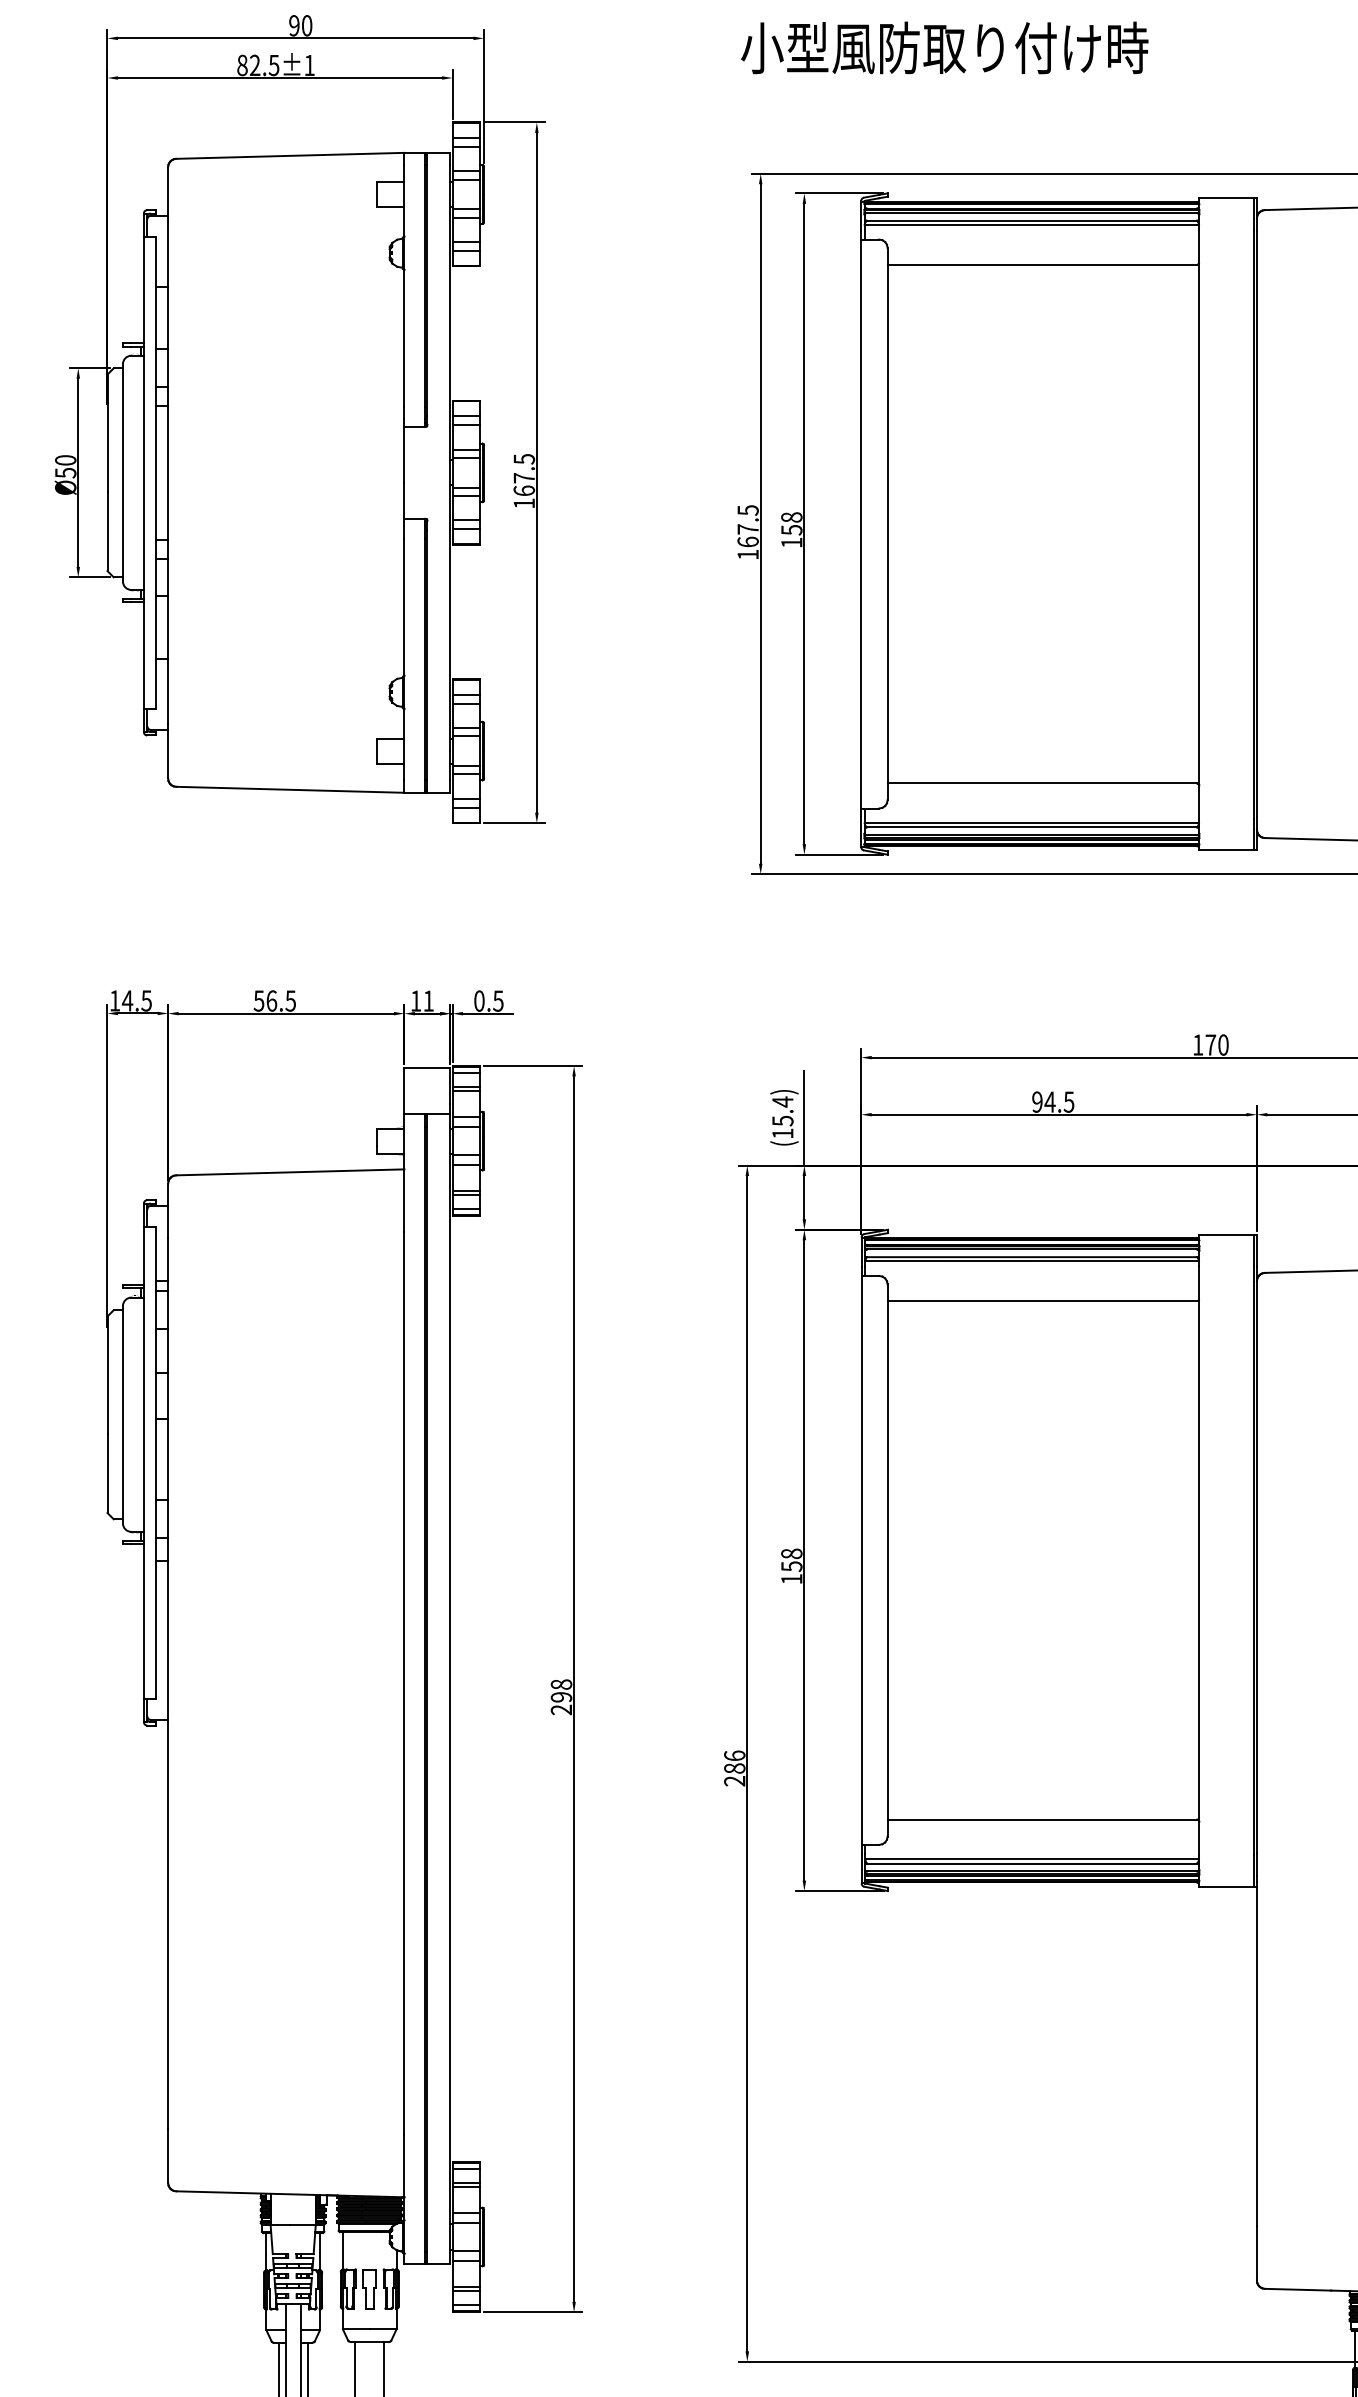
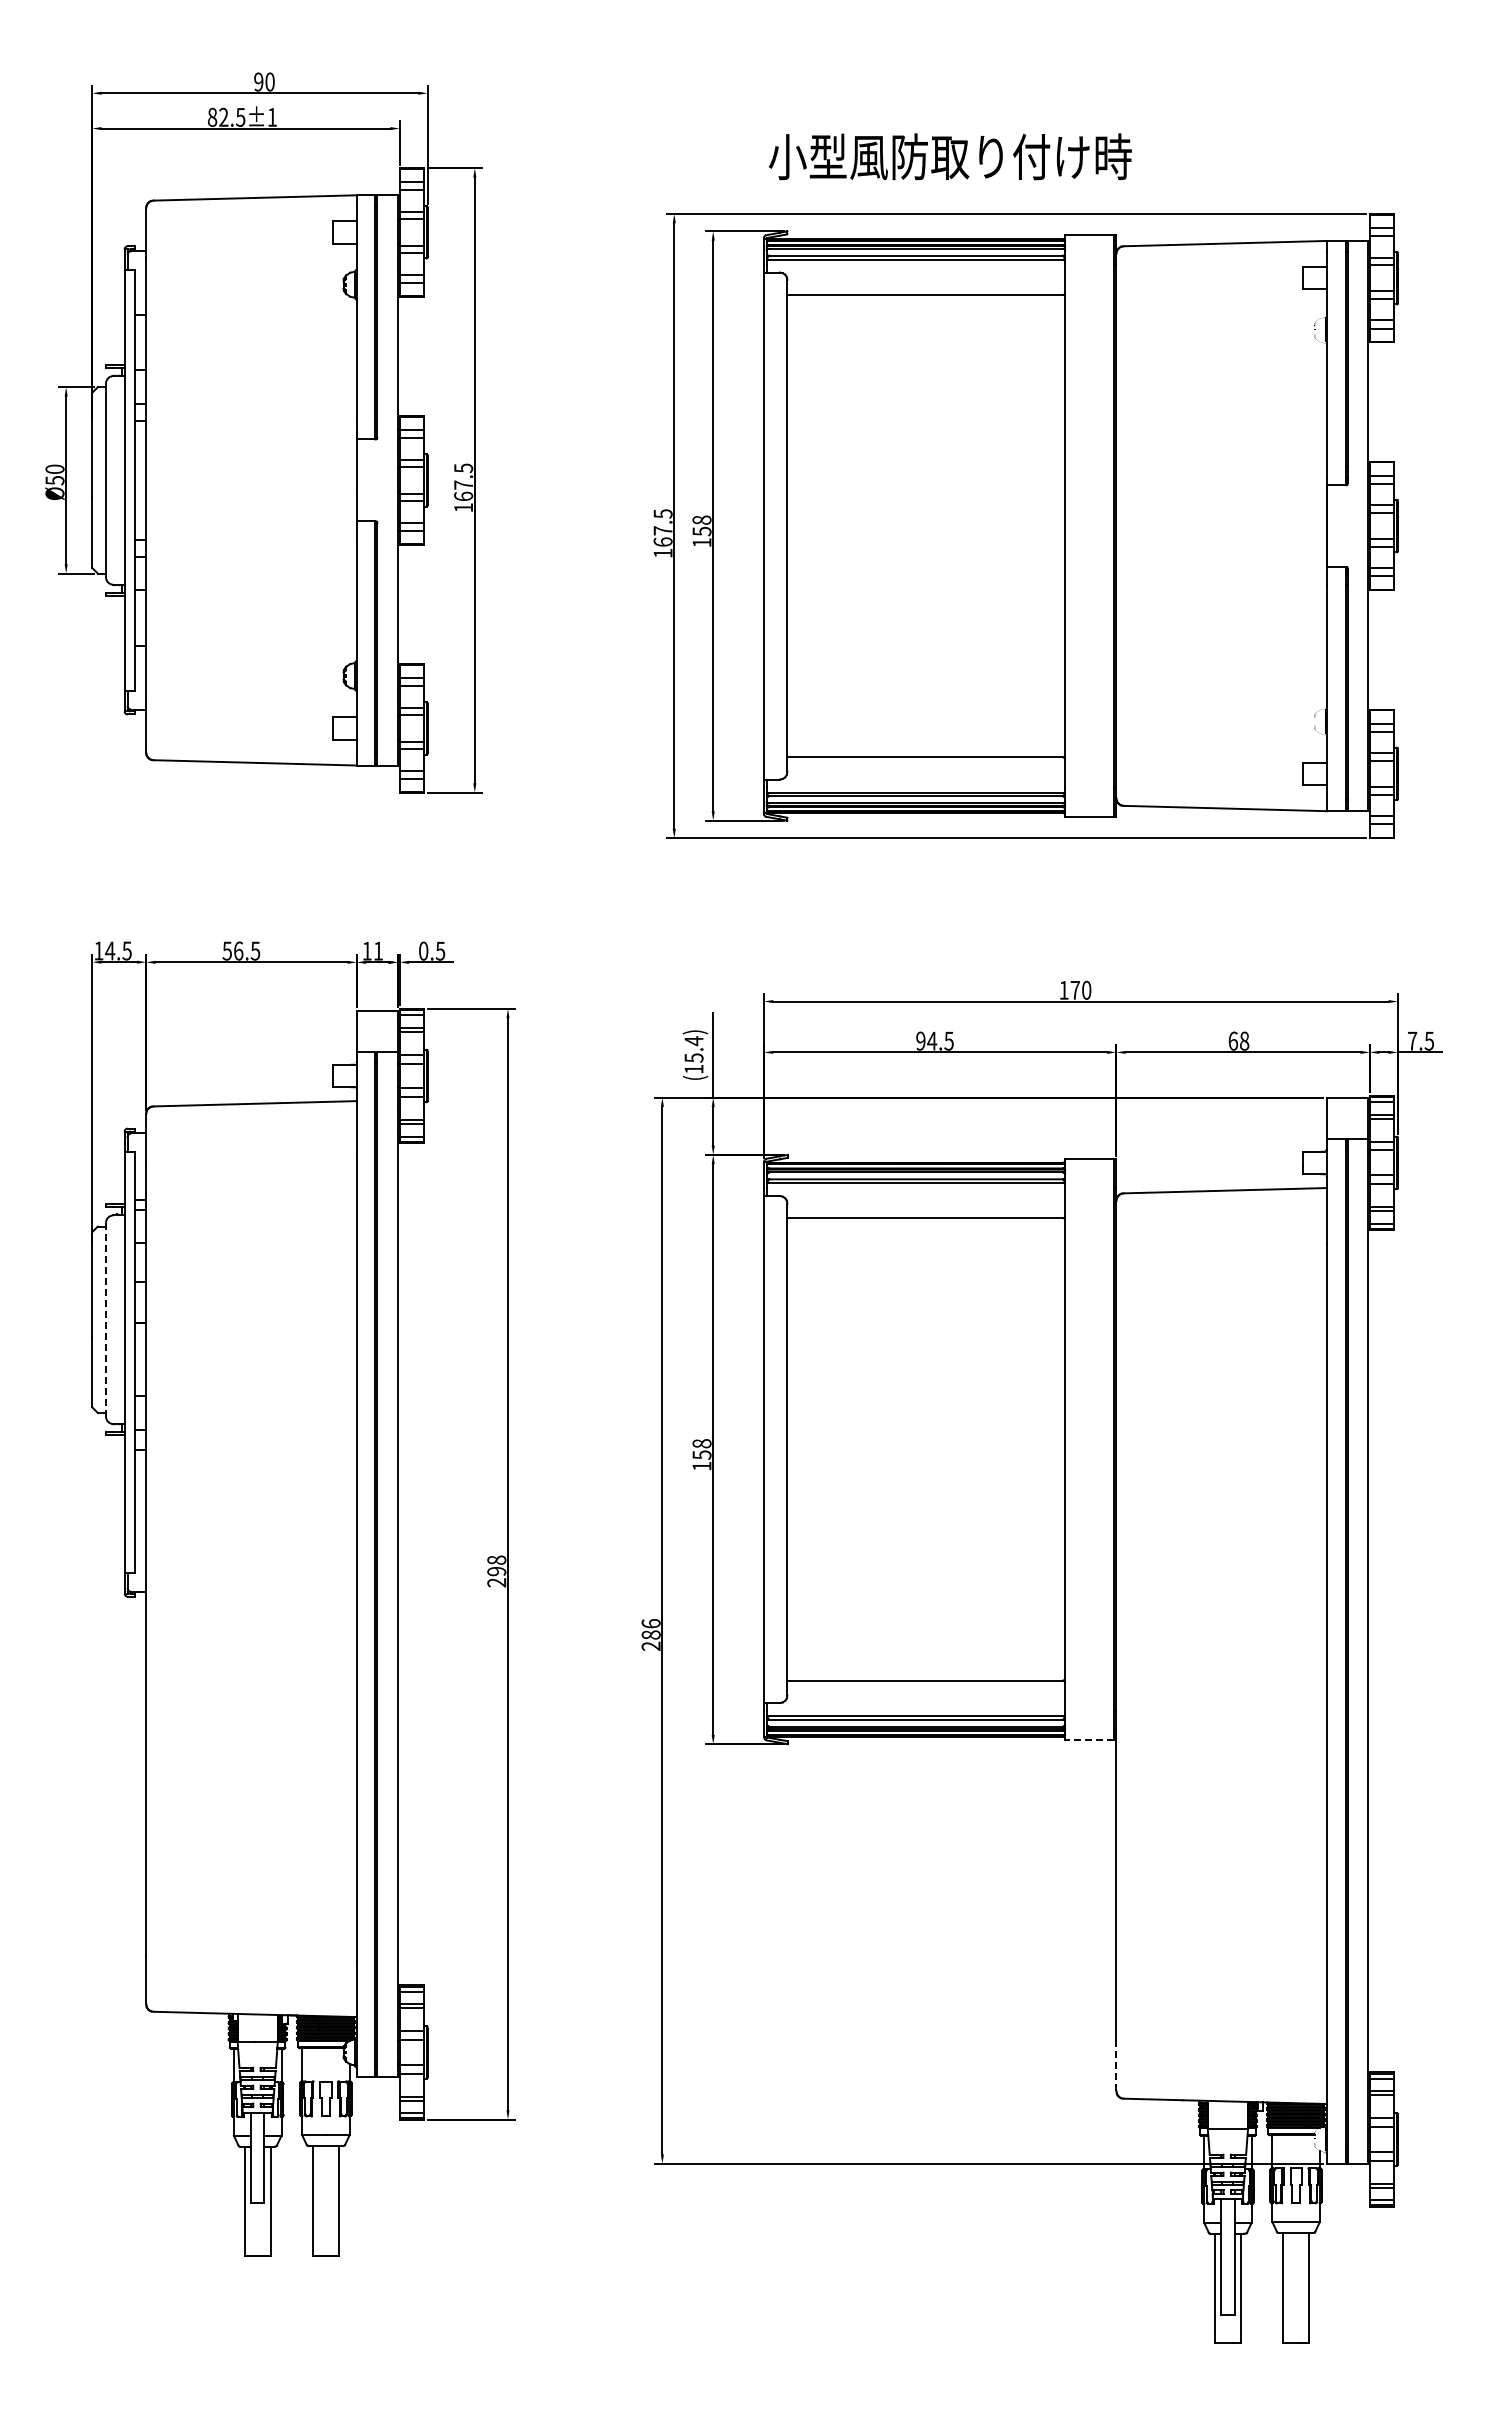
text: (943, 47) -> (949, 156), moved
line: (123, 1414) -> (106, 1319), solid -> dashed
line: (1225, 1886) -> (1088, 1740), solid -> dashed
line: (1256, 2252) -> (1116, 2066), solid -> dashed

